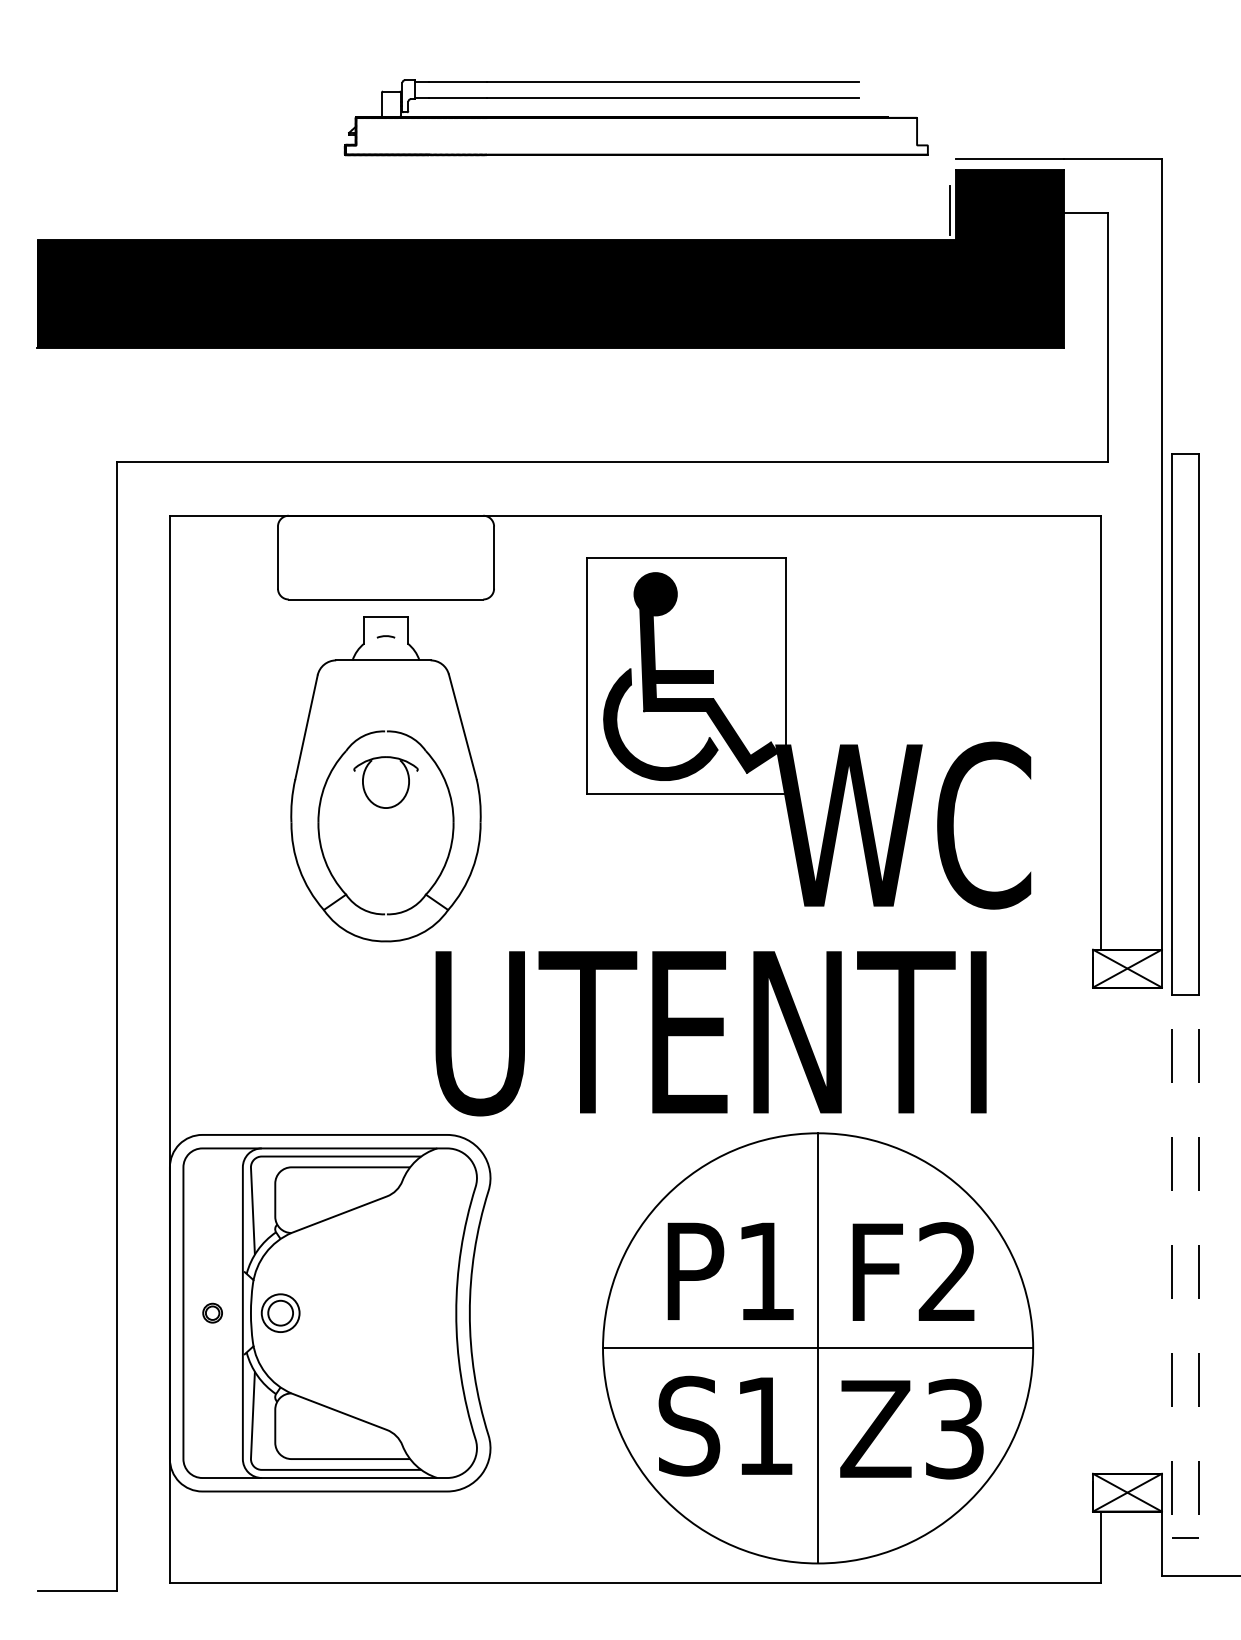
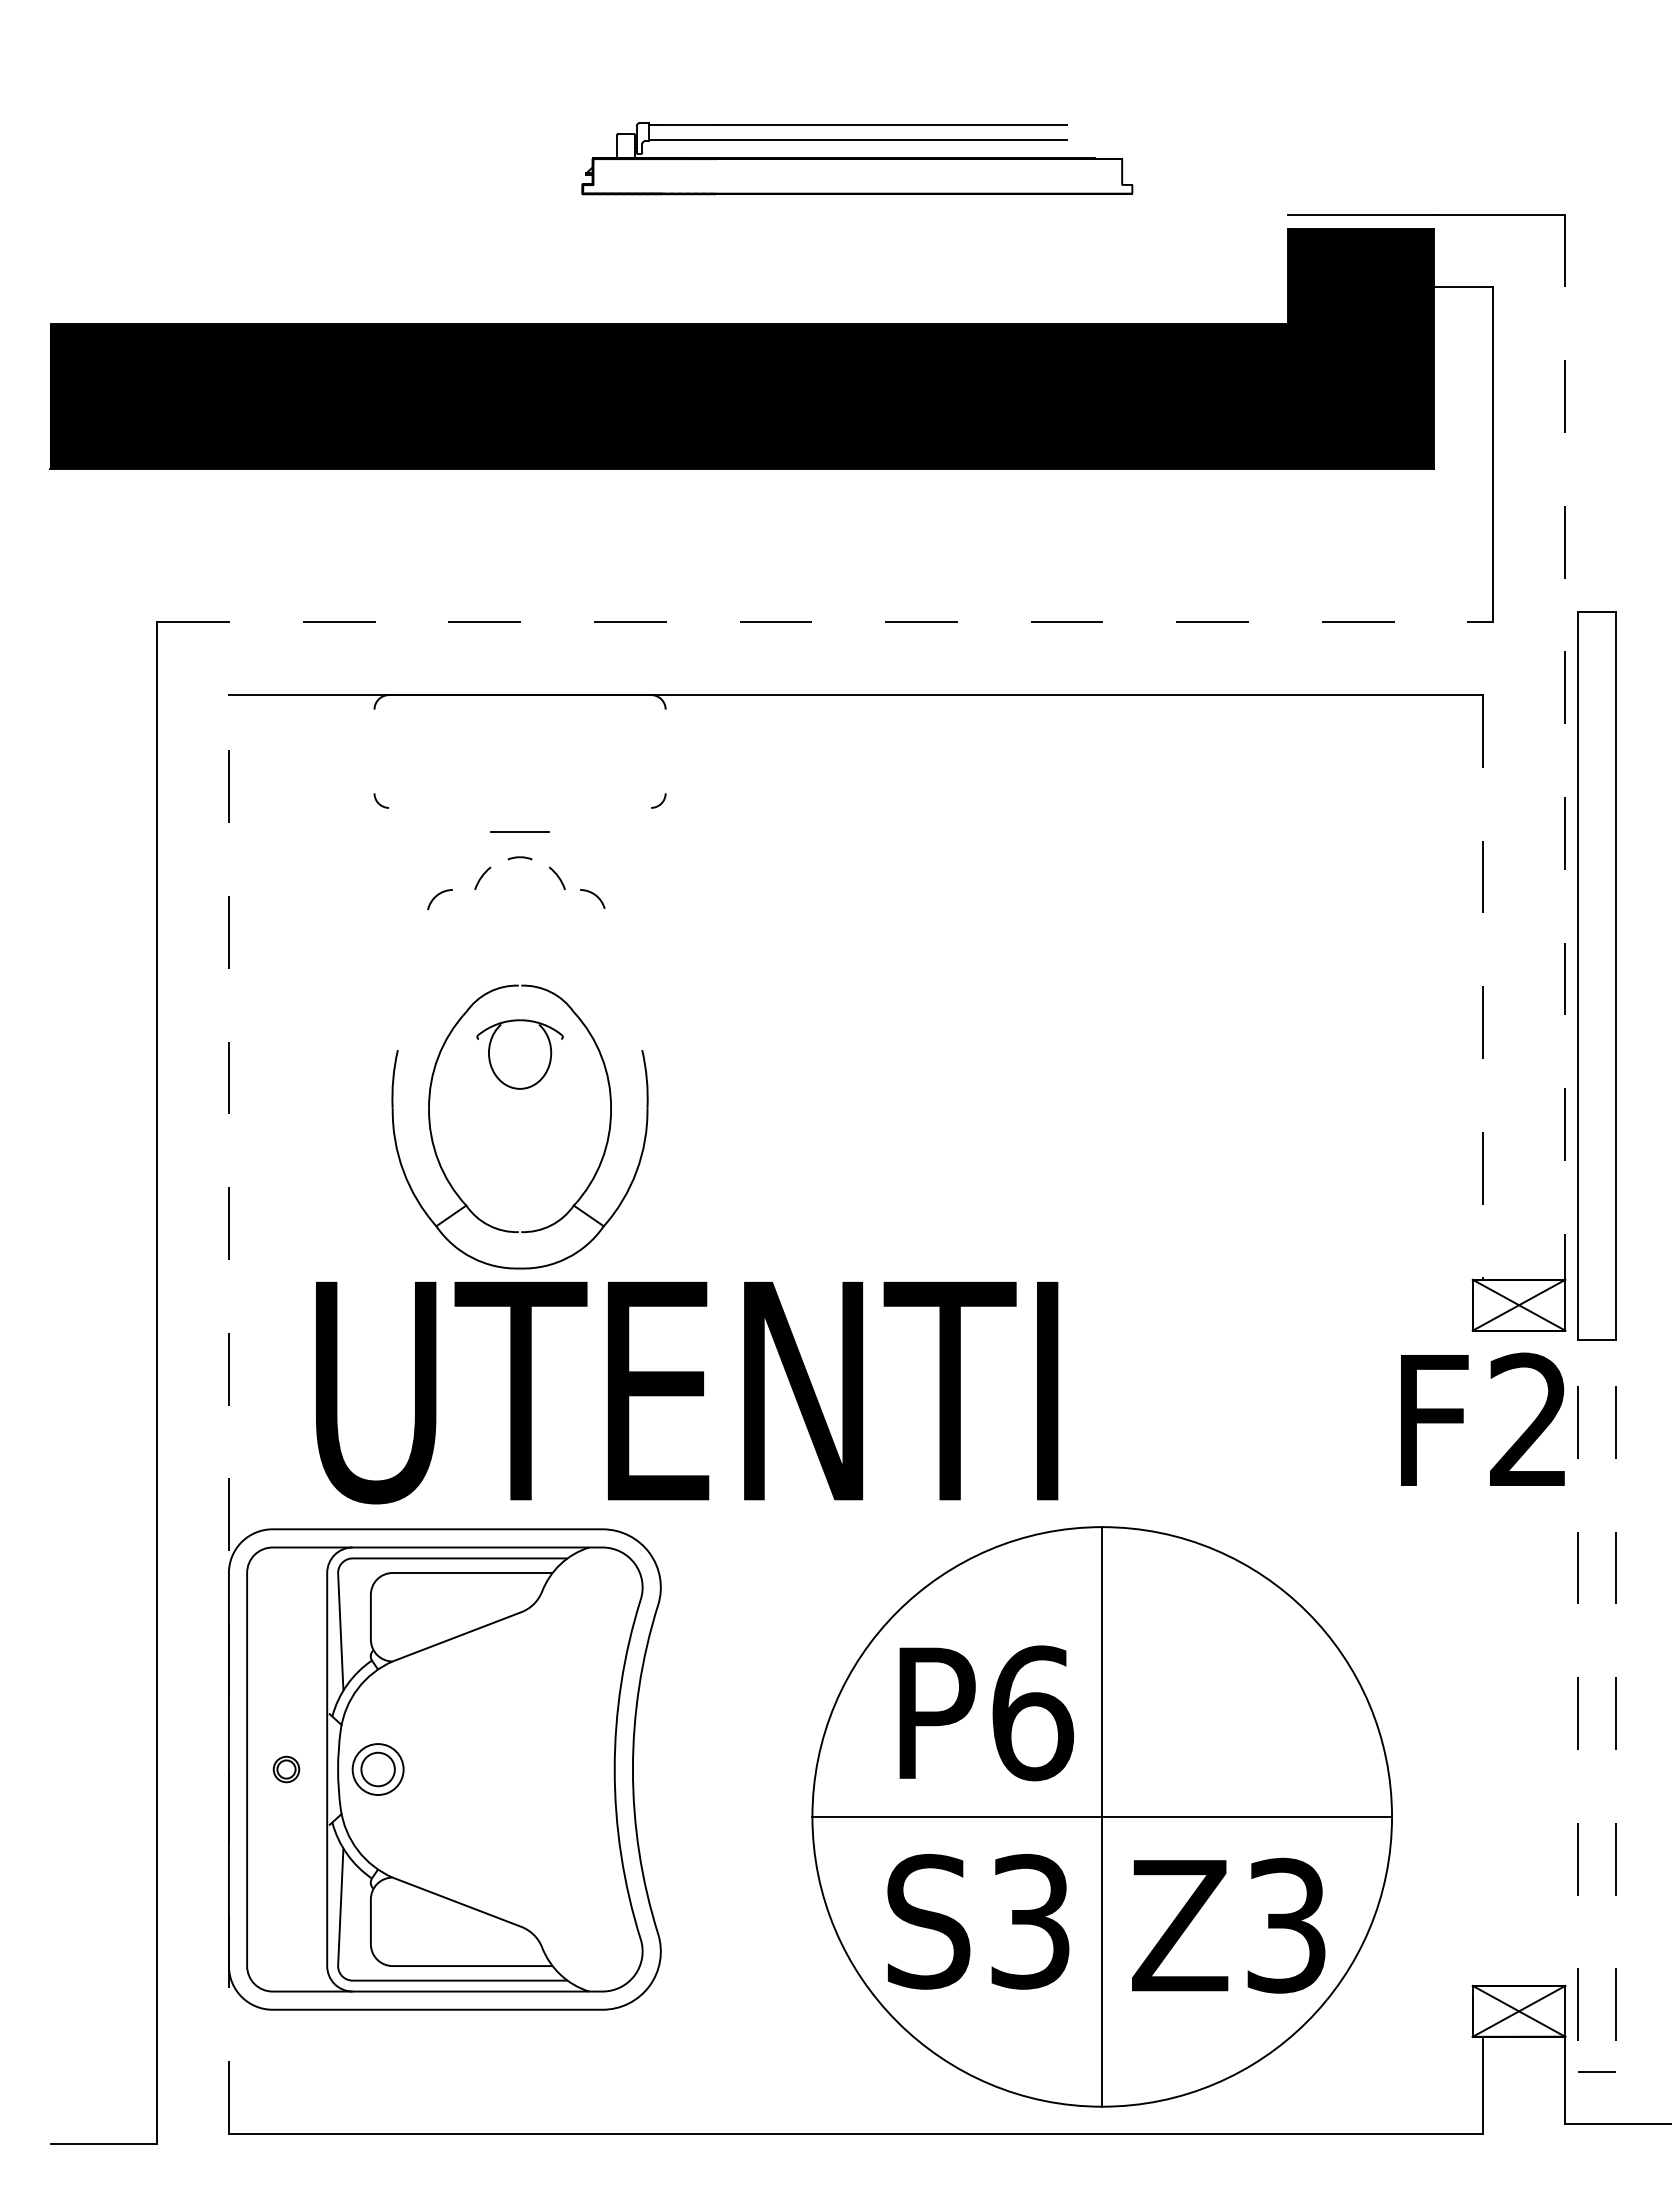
part: (636, 117) -> (857, 158), size x0.7
line: (950, 210) -> (1280, 283), removed
line: (611, 461) -> (824, 622), solid -> dashed
line: (1161, 554) -> (1565, 747), solid -> dashed
line: (277, 557) -> (374, 751), removed
line: (493, 557) -> (665, 751), removed
line: (386, 599) -> (520, 807), removed
line: (364, 630) -> (490, 849), removed
line: (407, 630) -> (549, 849), removed
line: (383, 660) -> (516, 889), removed
line: (462, 726) -> (623, 979), removed
line: (306, 727) -> (412, 980), removed
line: (1101, 732) -> (1483, 987), solid -> dashed
part: (791, 745) -> (1066, 1004), removed
text: (711, 1034) -> (687, 1393), moved
line: (169, 1048) -> (228, 1413), solid -> dashed
text: (913, 1270) -> (1482, 1418), moved
text: (767, 1271) -> (1033, 1713), P1 -> P6
text: (764, 1426) -> (1030, 1921), S1 -> S3

